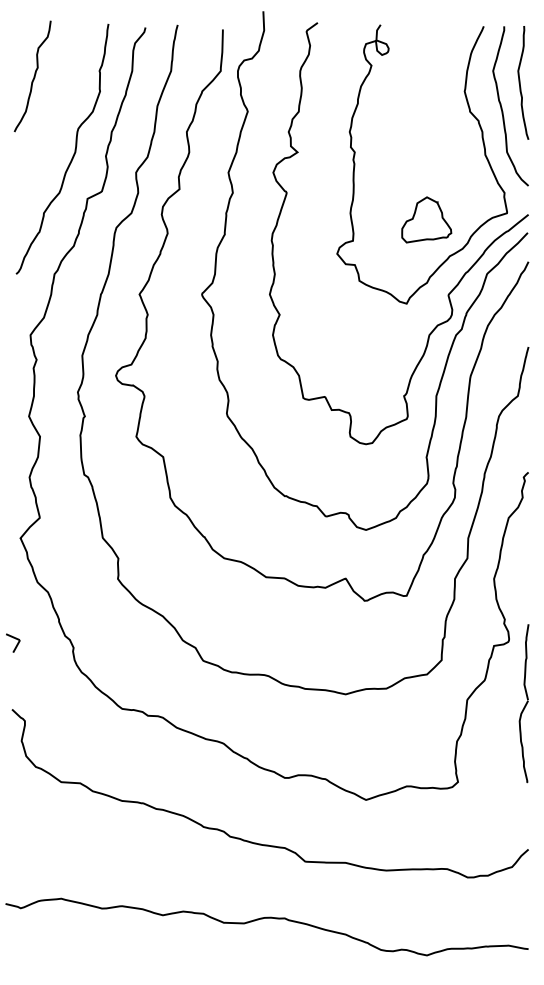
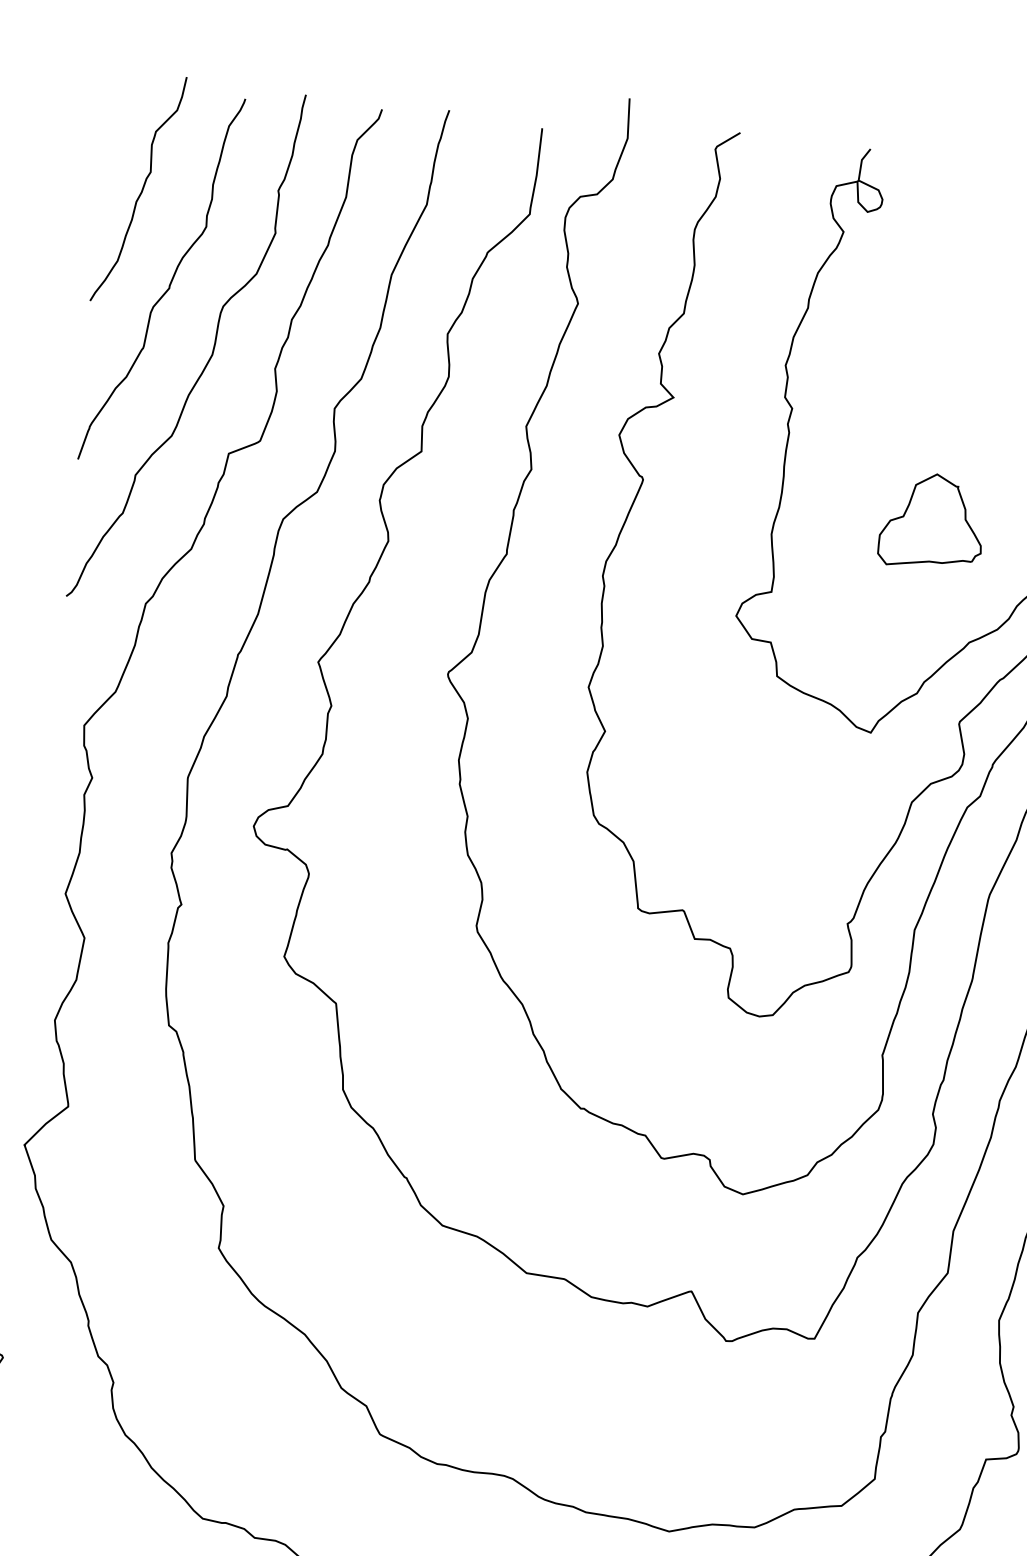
curve: (51, 118) -> (169, 280), added
part: (426, 219) -> (931, 520), moved

